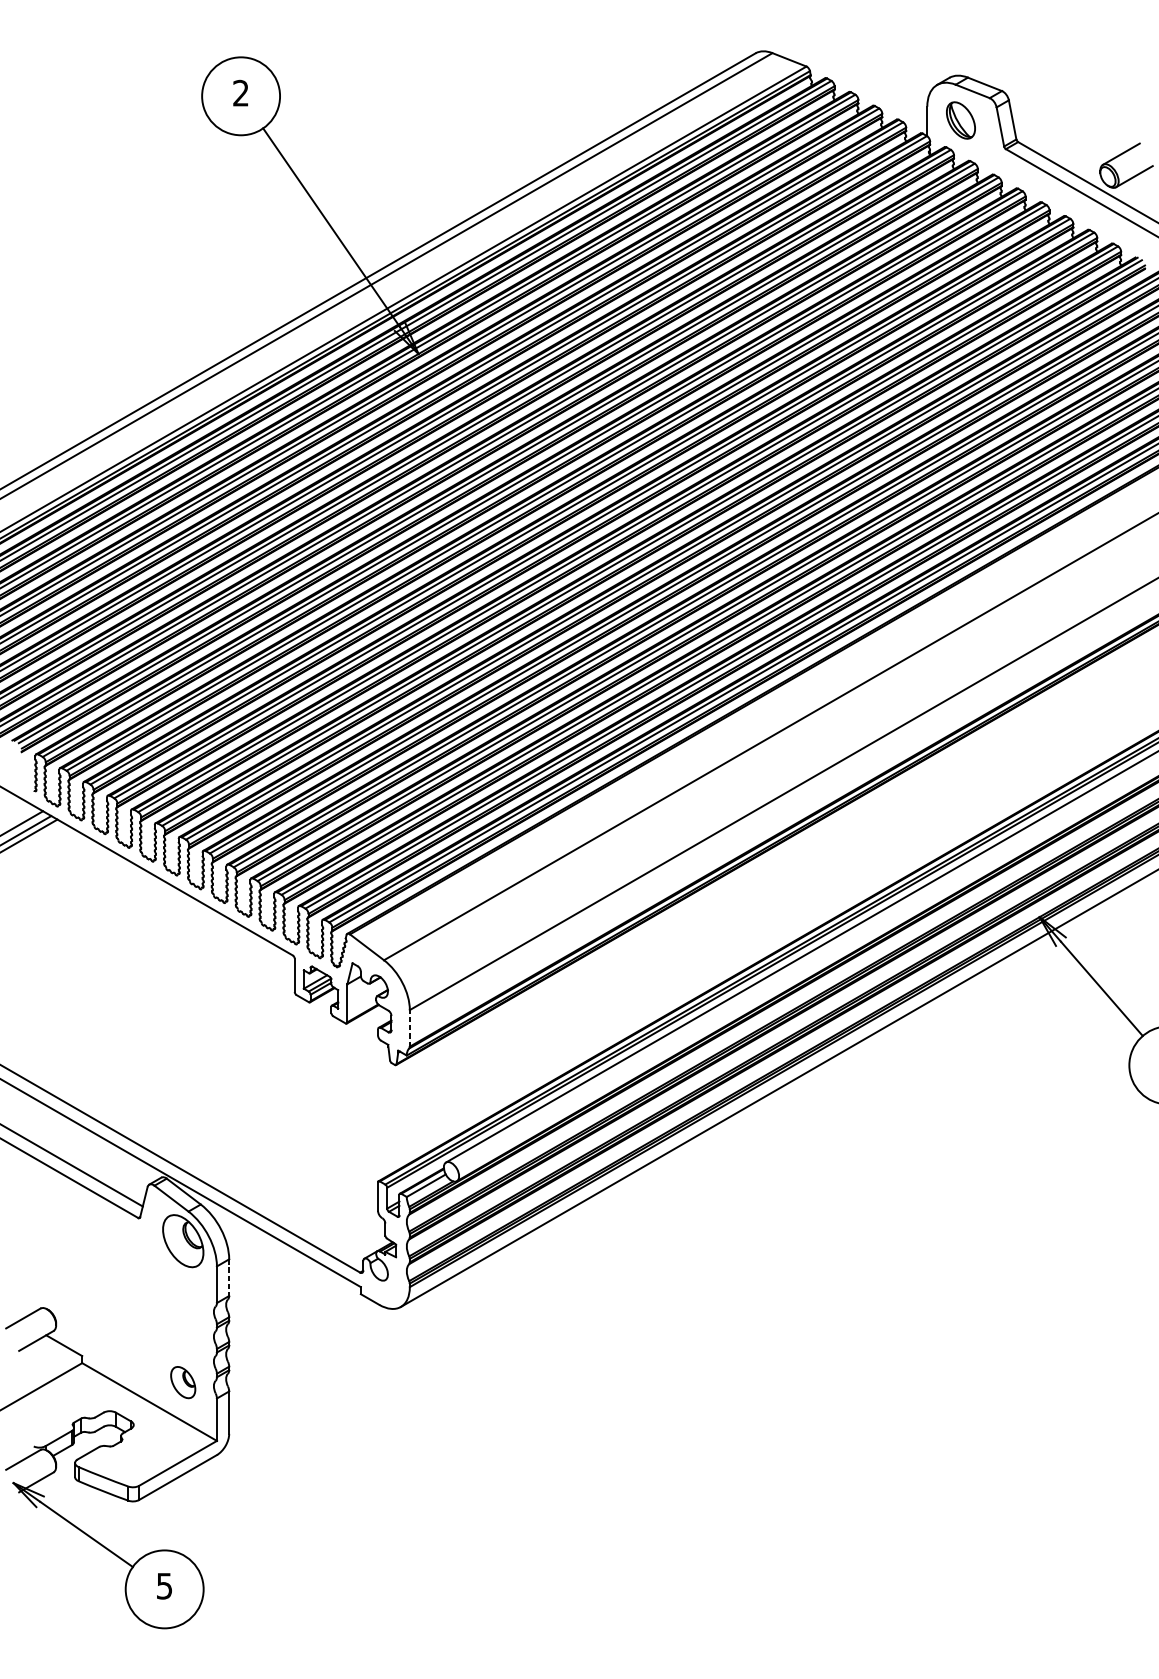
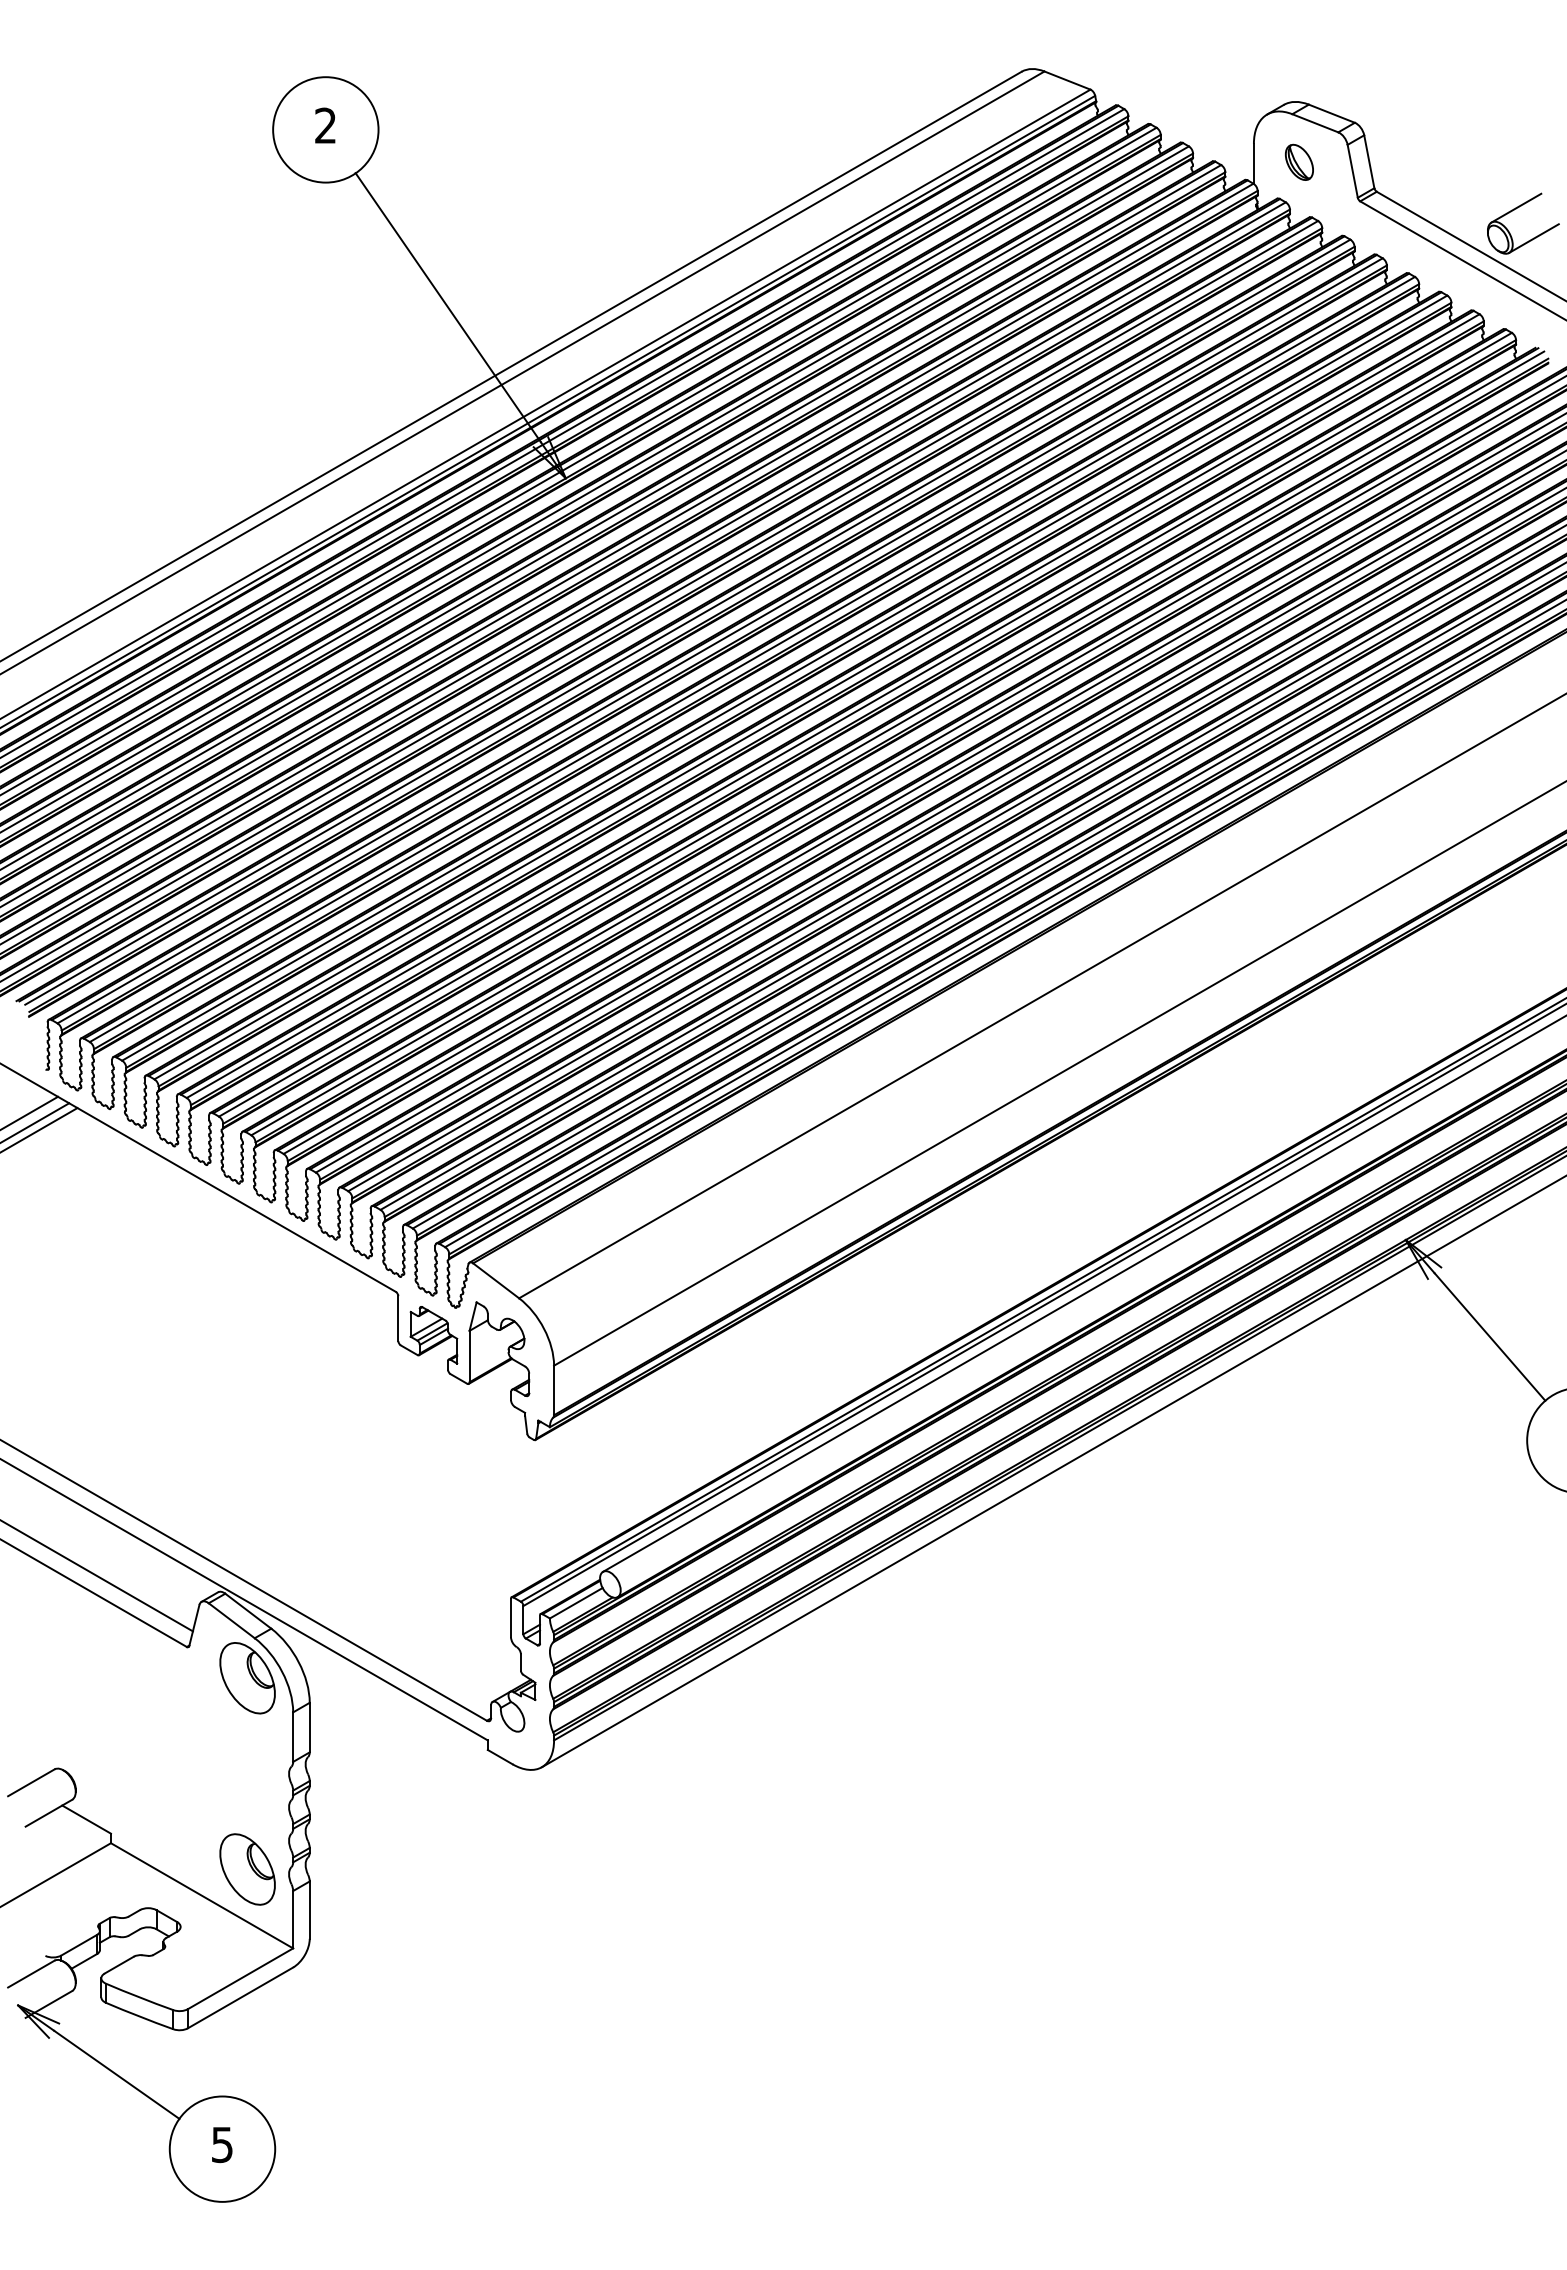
part: (961, 119) -> (1299, 161), size x0.71
line: (410, 1028) -> (554, 1390), dashed -> solid
line: (229, 1277) -> (309, 1727), dashed -> solid
part: (183, 1382) -> (247, 1869), size x1.67

